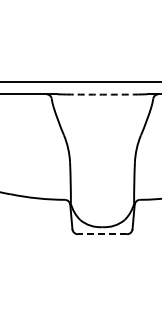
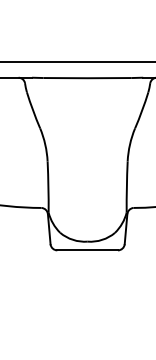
arc: (102, 94) -> (87, 77), dashed -> solid
line: (102, 234) -> (87, 250), dashed -> solid

